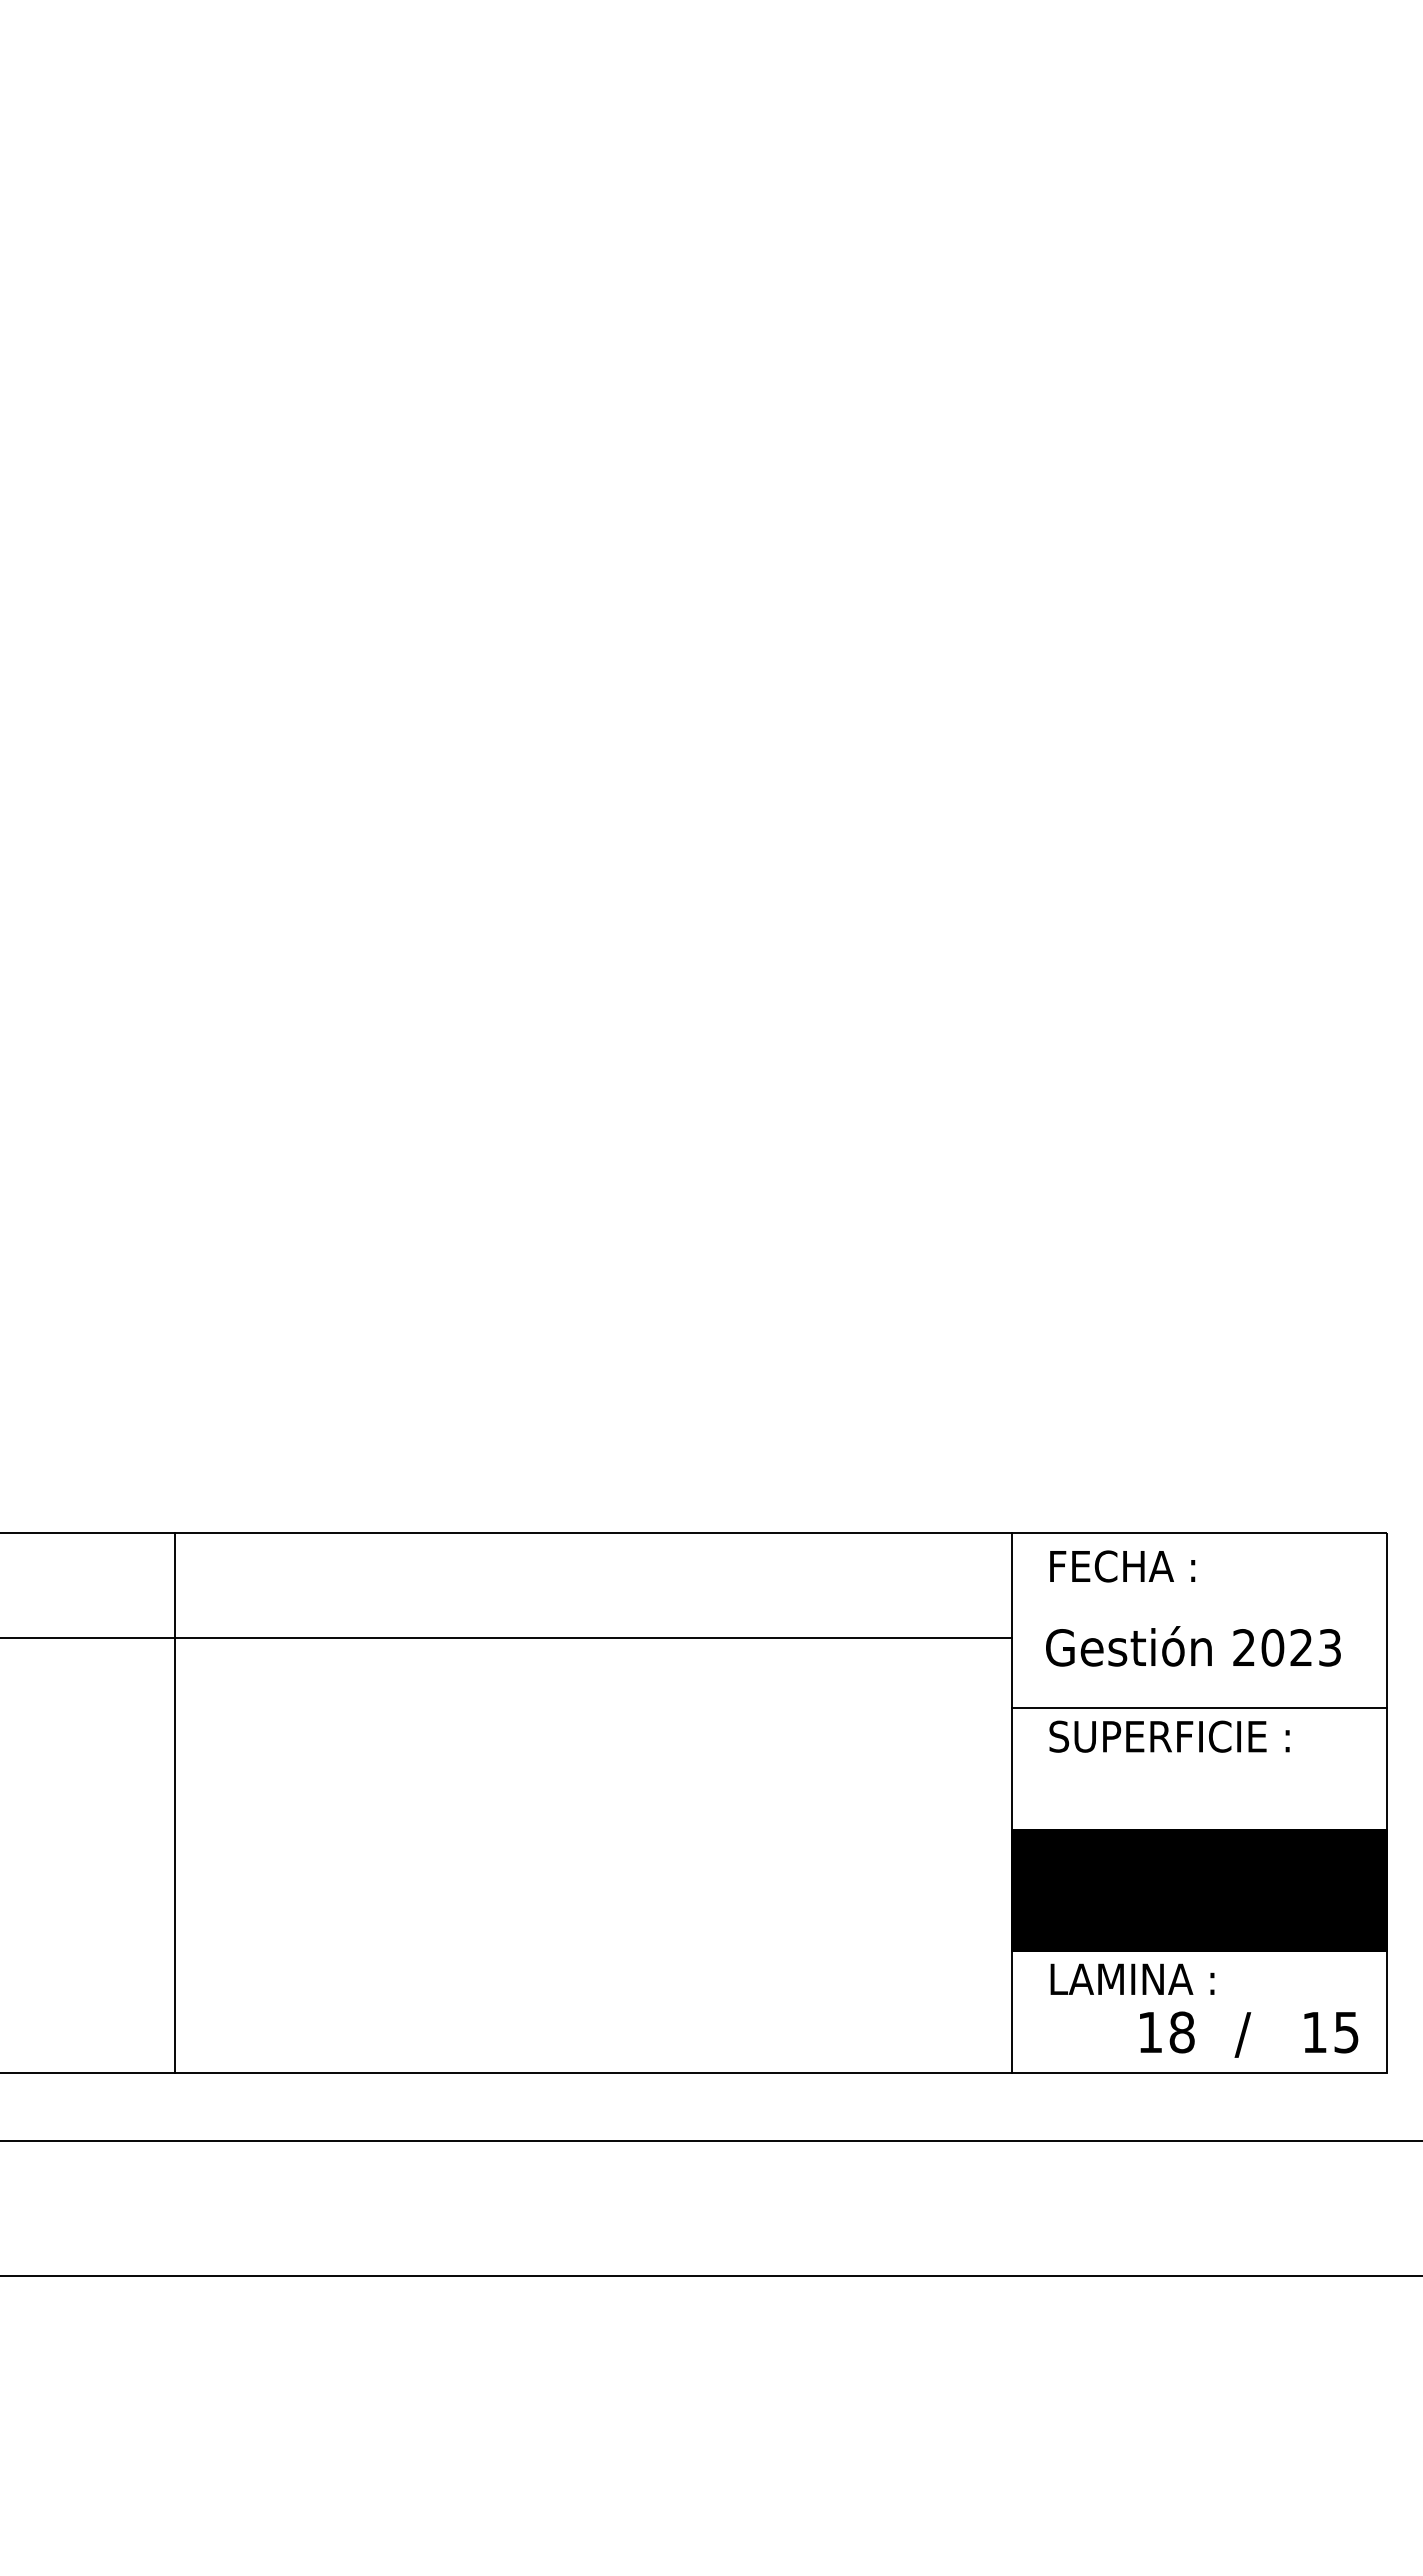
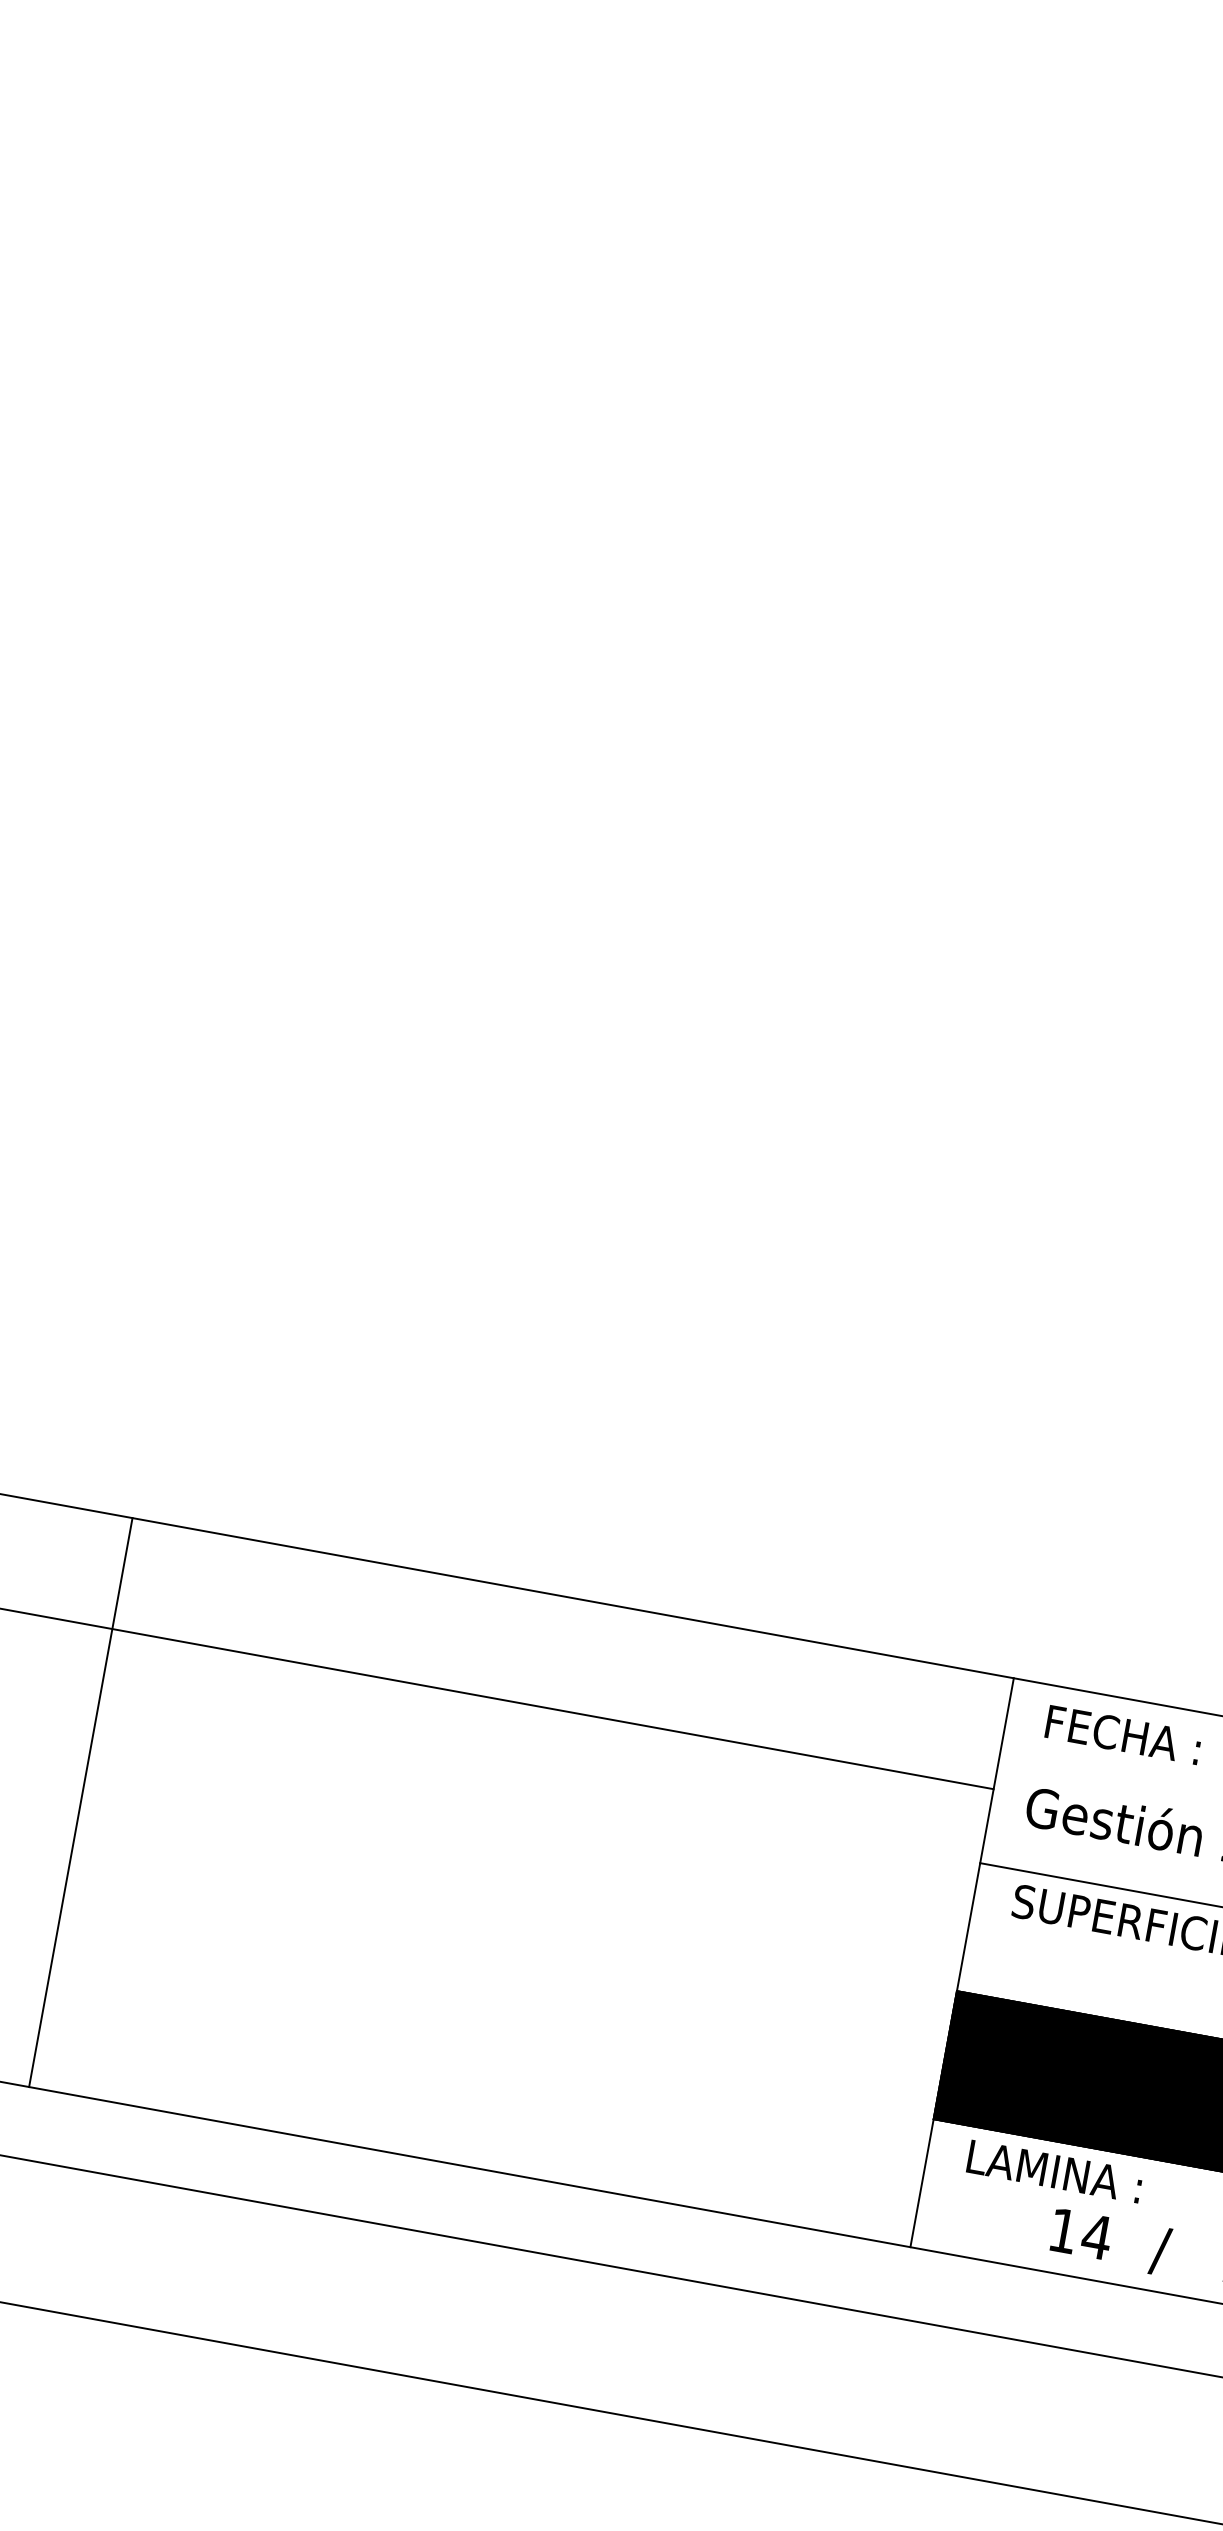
text: (1181, 2032) -> (1096, 2236), 18 -> 14

